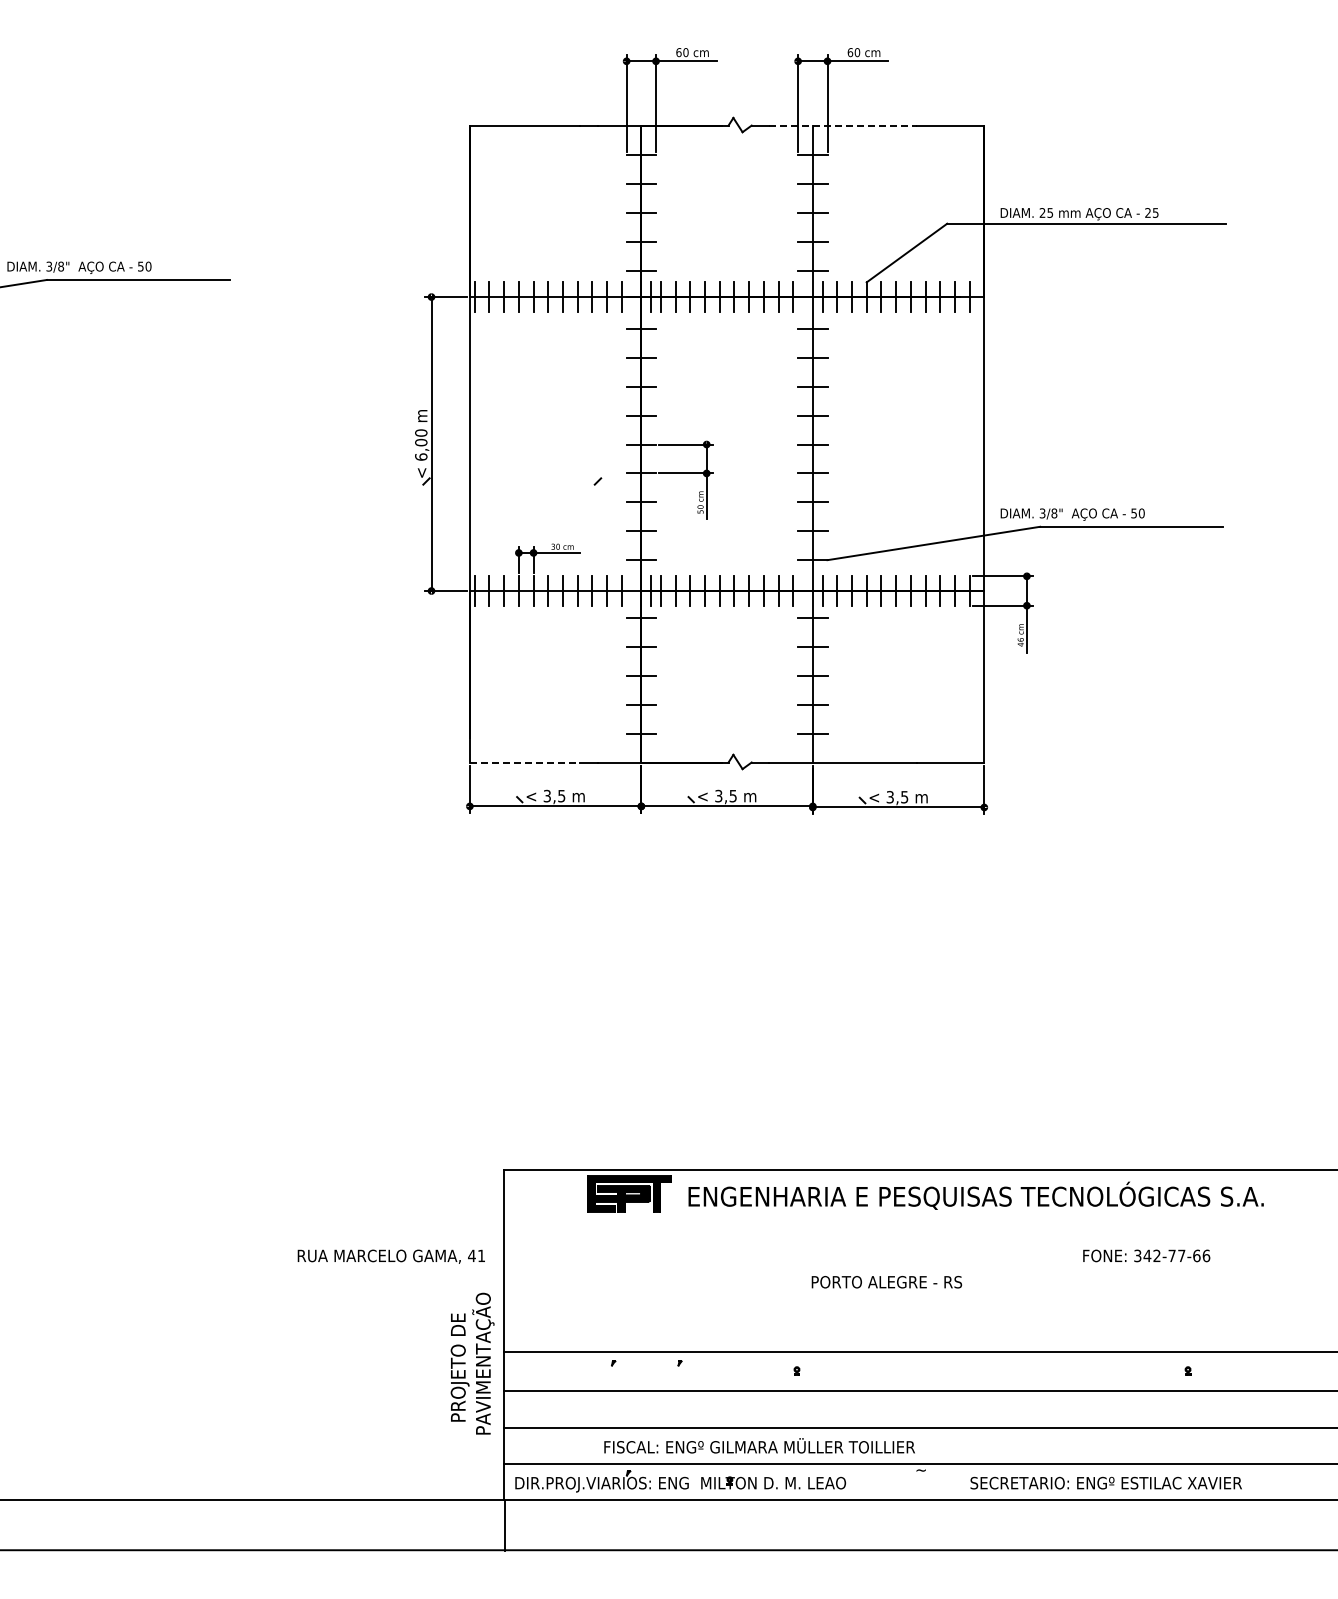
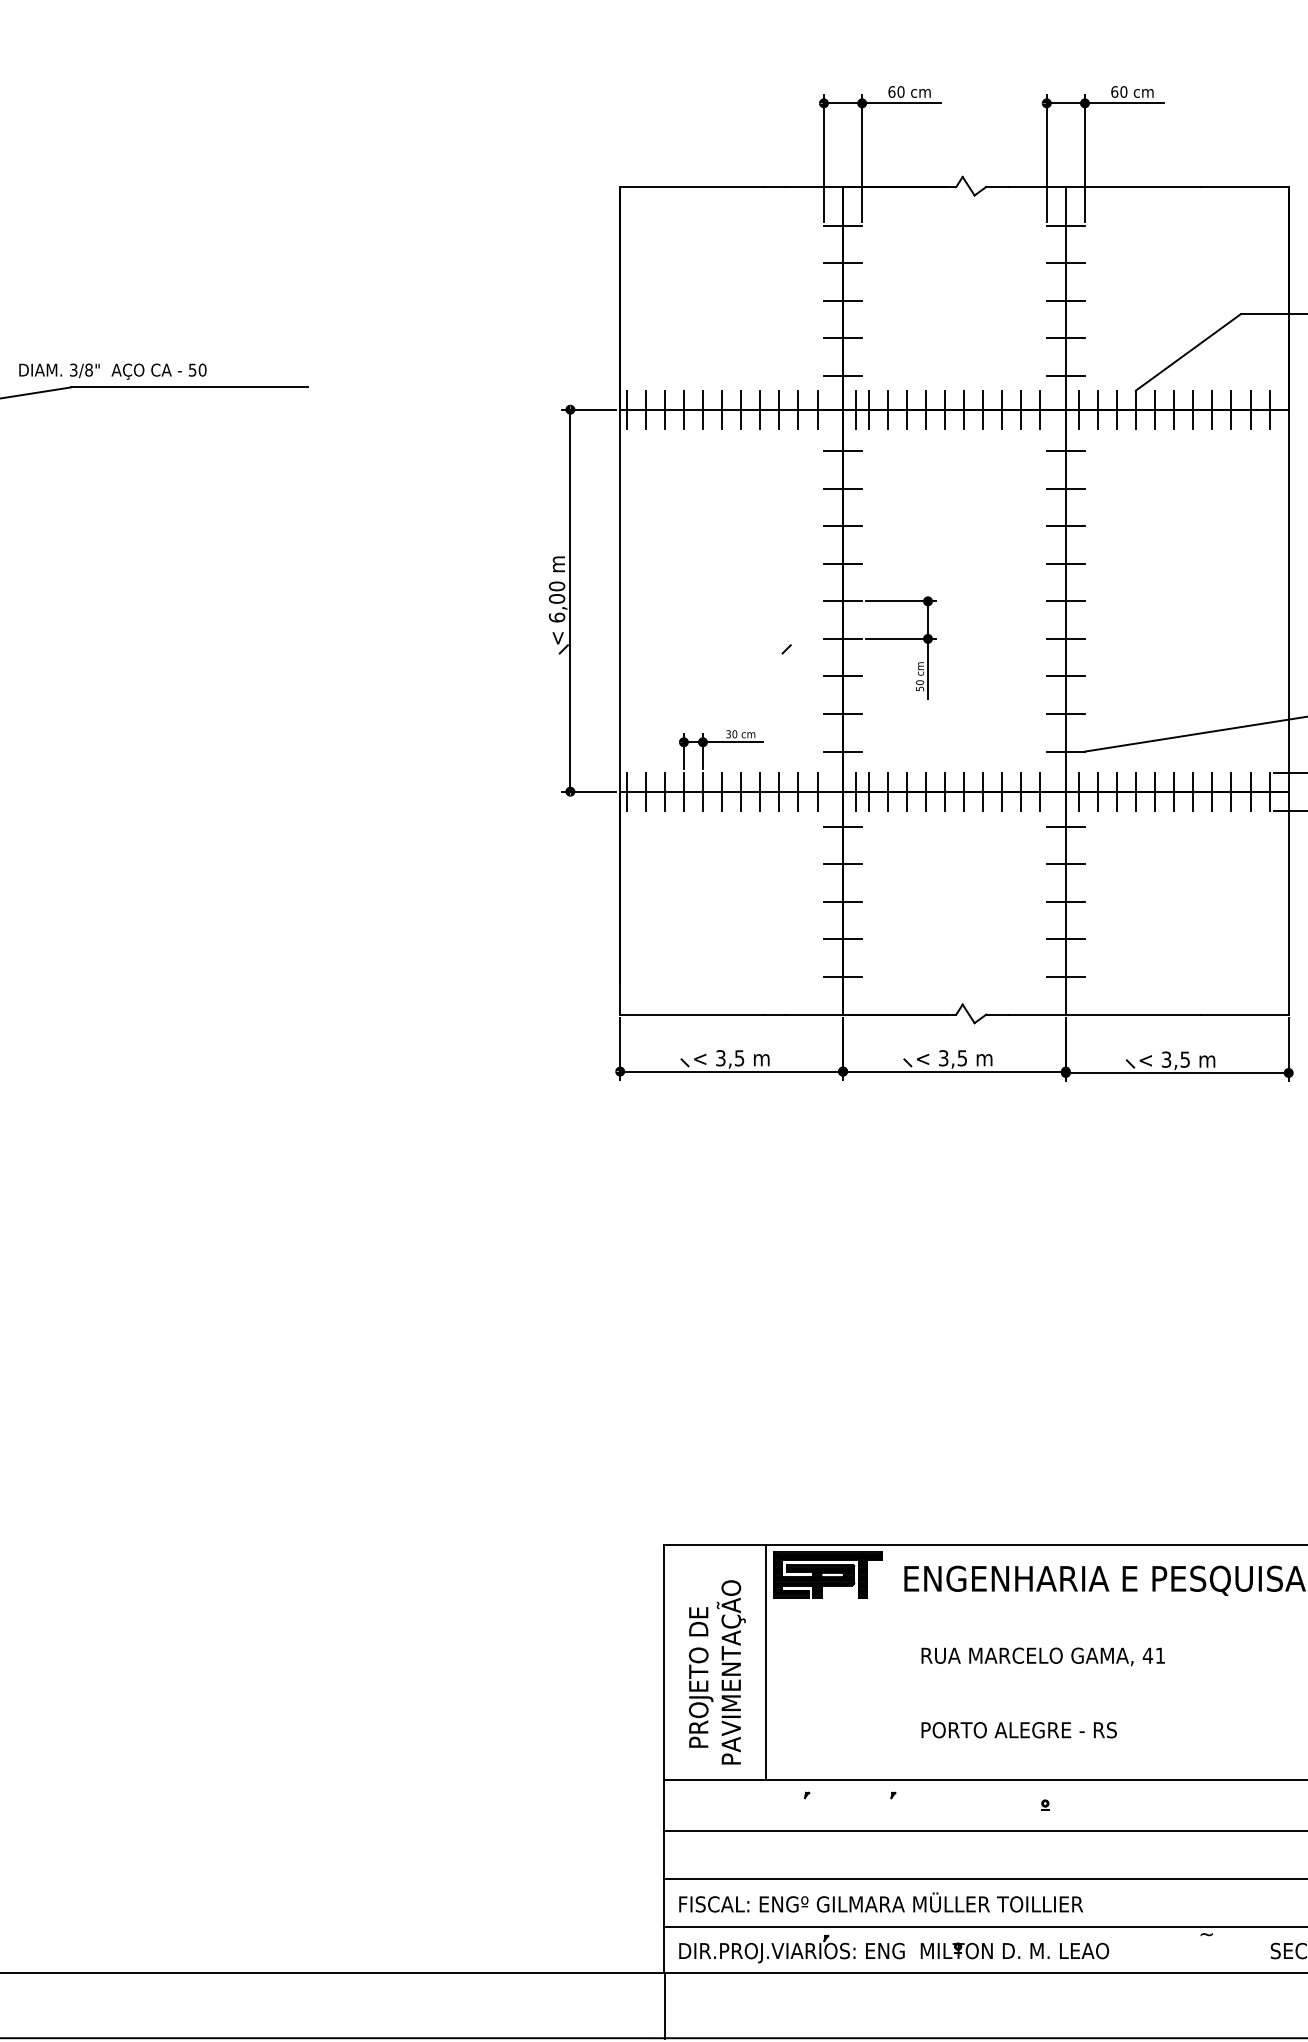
line: (843, 125) -> (1105, 186), dashed -> solid
line: (525, 762) -> (692, 1014), dashed -> solid
text: (390, 1256) -> (1042, 1656), moved
line: (582, 1260) -> (766, 1661), added
text: (886, 1282) -> (1018, 1730), moved
text: (472, 1363) -> (717, 1672), moved
text: (759, 1445) -> (880, 1902), moved

